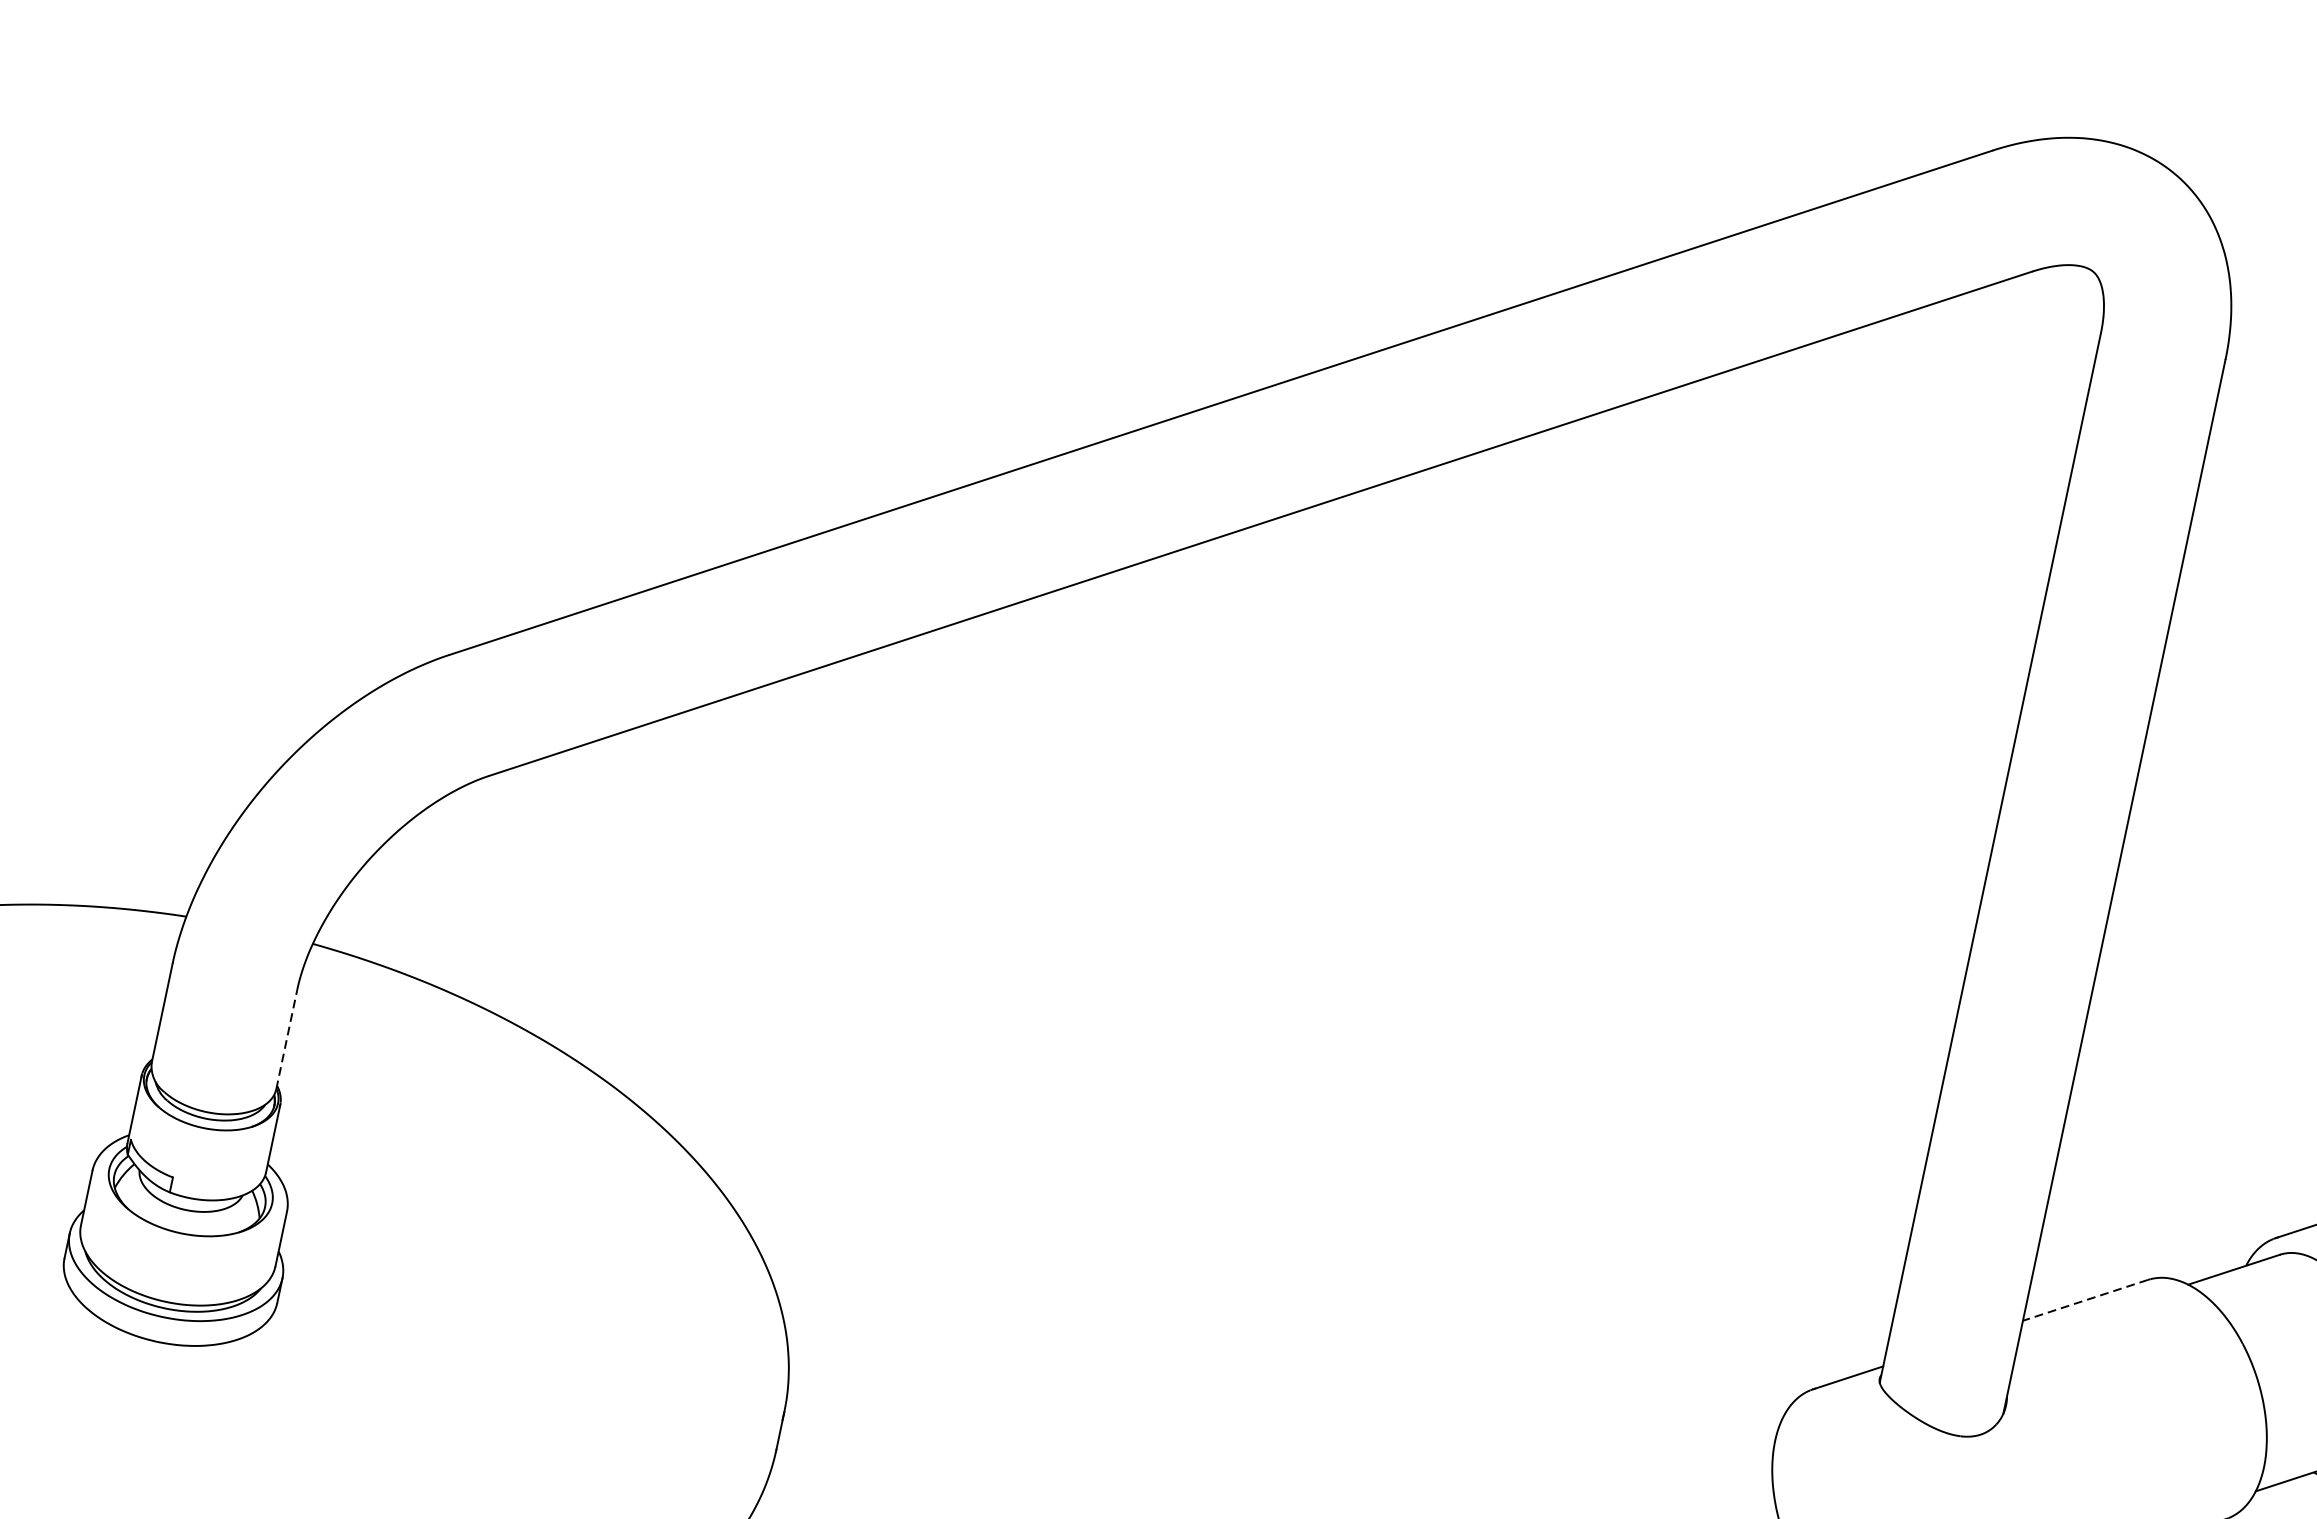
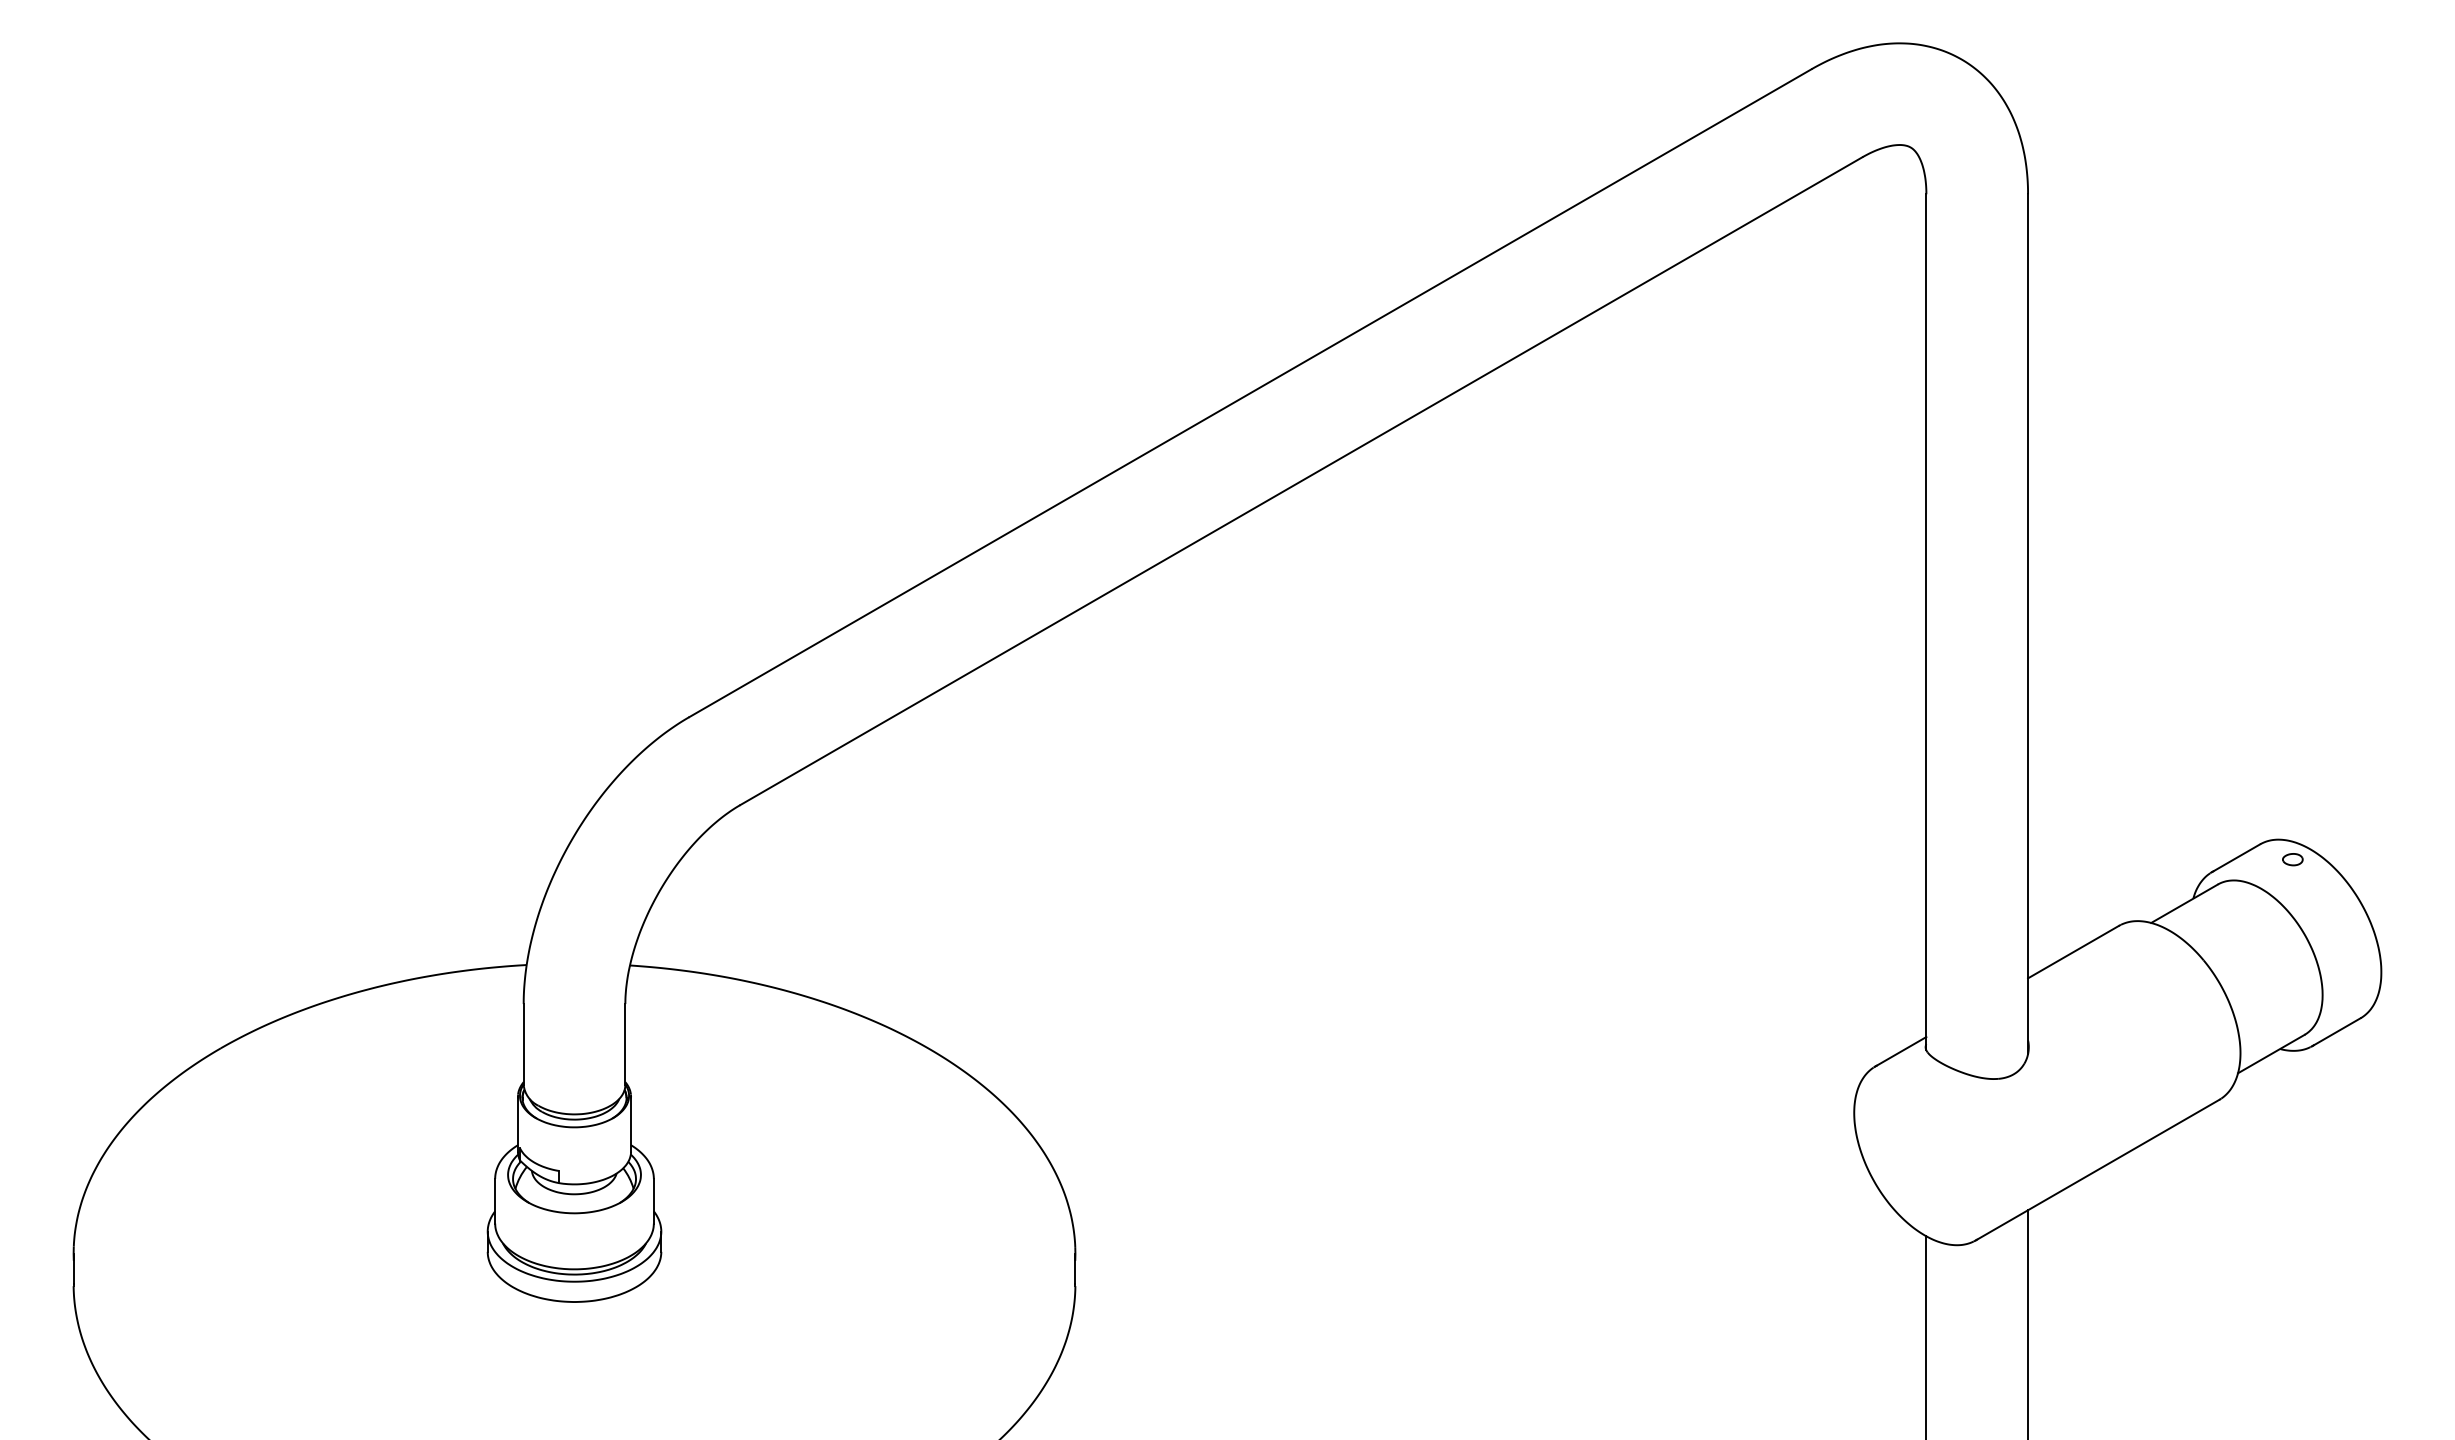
line: (286, 1039) -> (625, 1044), dashed -> solid
line: (2085, 1300) -> (2073, 952), dashed -> solid

